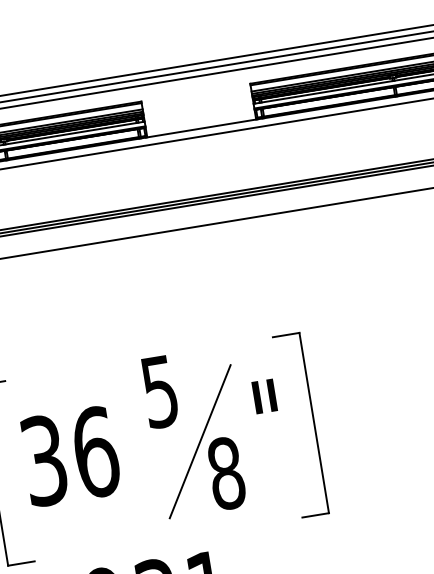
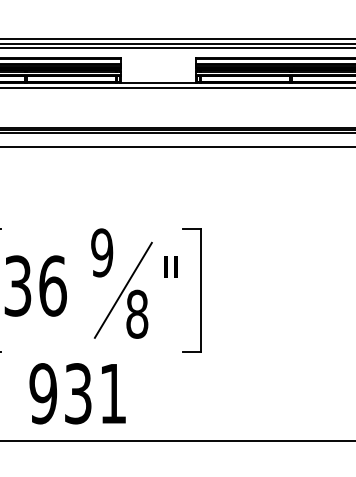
text: (160, 391) -> (102, 252), 5 -> 9

